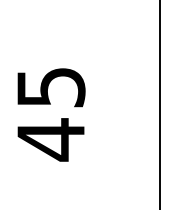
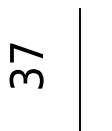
text: (50, 114) -> (26, 66), 45 -> 37

